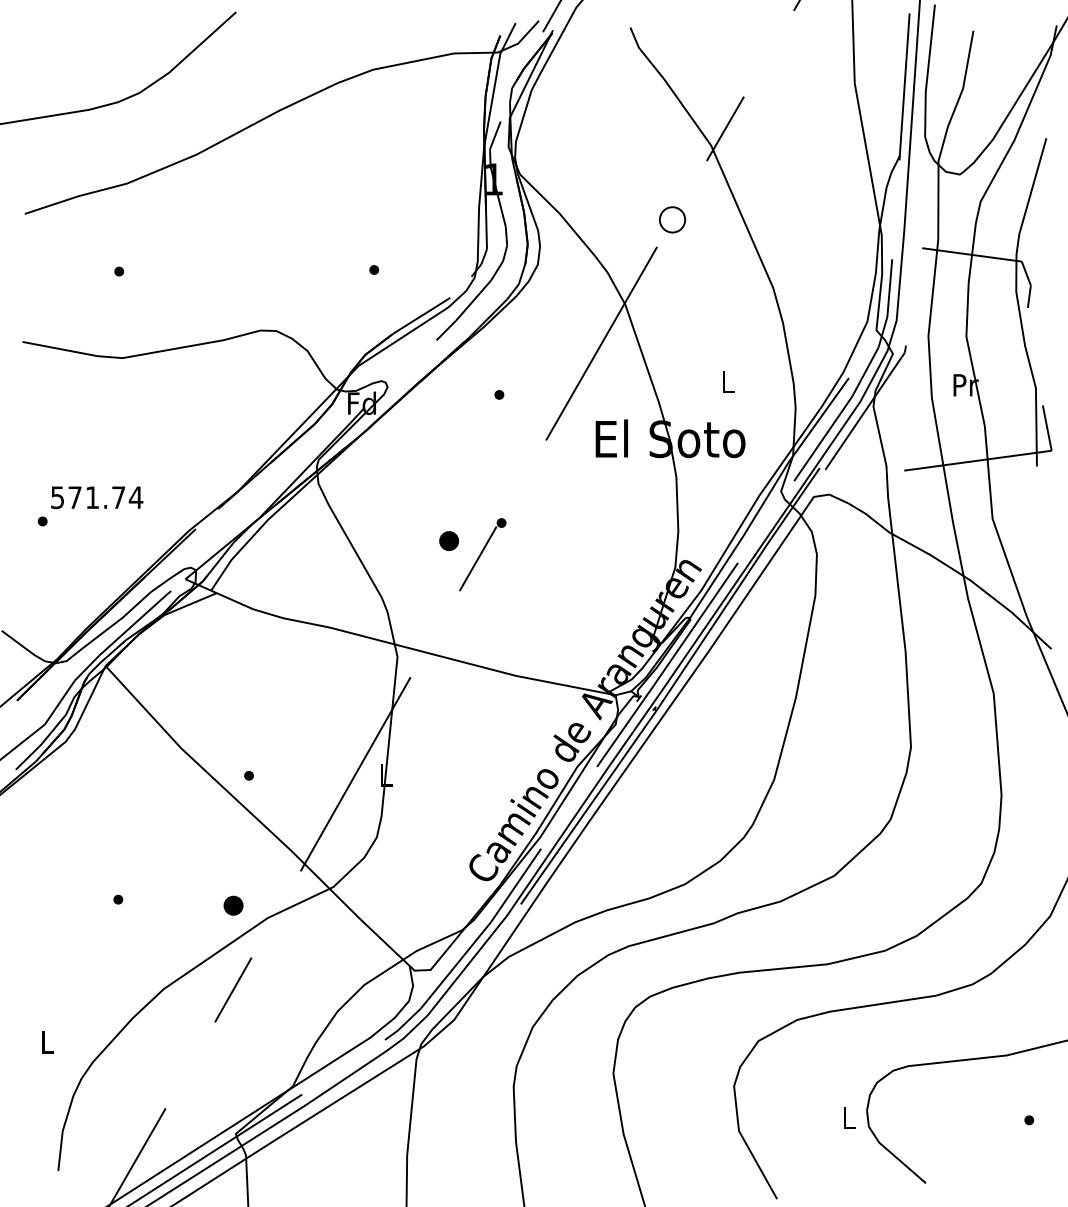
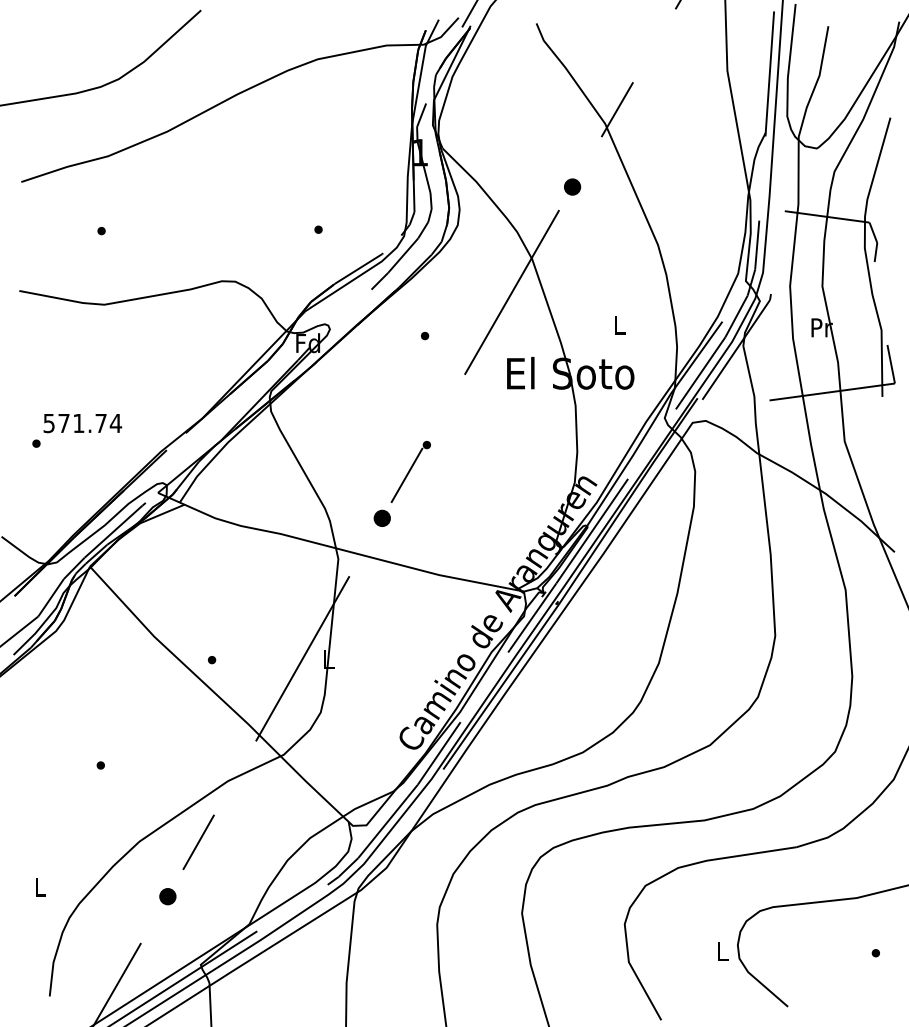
part: (672, 219) -> (572, 186), size x0.71
part: (448, 540) -> (381, 517), moved
part: (233, 905) -> (167, 896), moved

